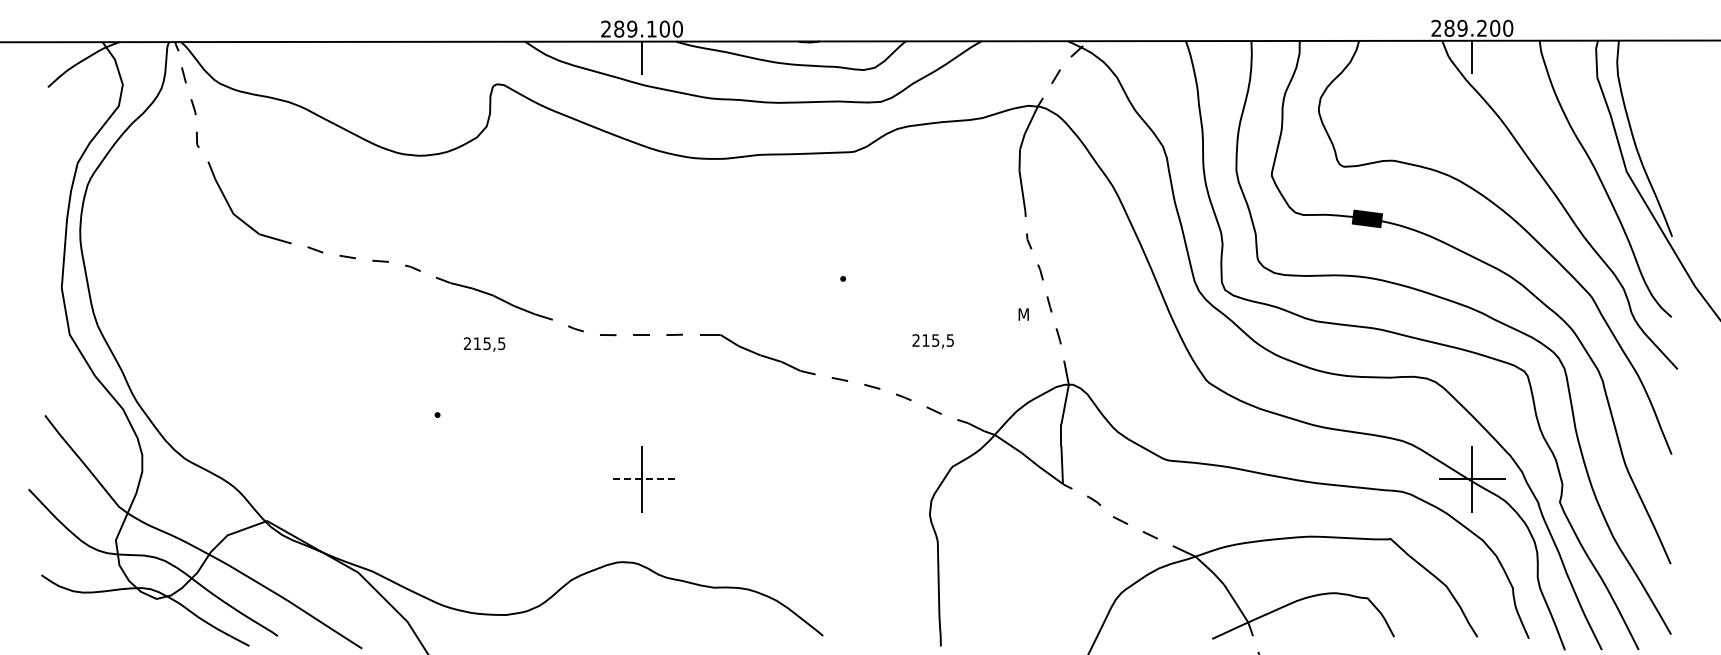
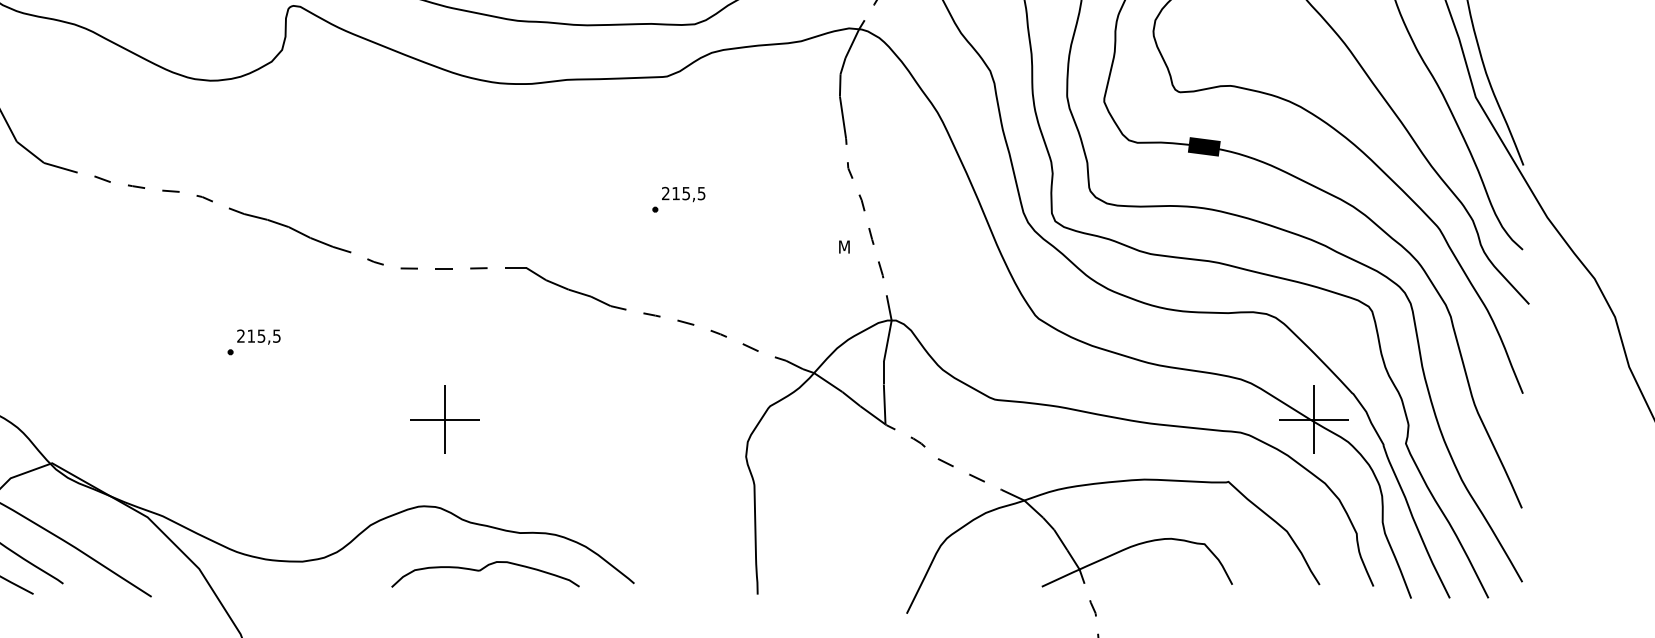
text: (932, 341) -> (682, 194), moved
text: (484, 344) -> (258, 337), moved
line: (641, 479) -> (444, 419), dashed -> solid
curve: (679, 622) -> (483, 569), added

